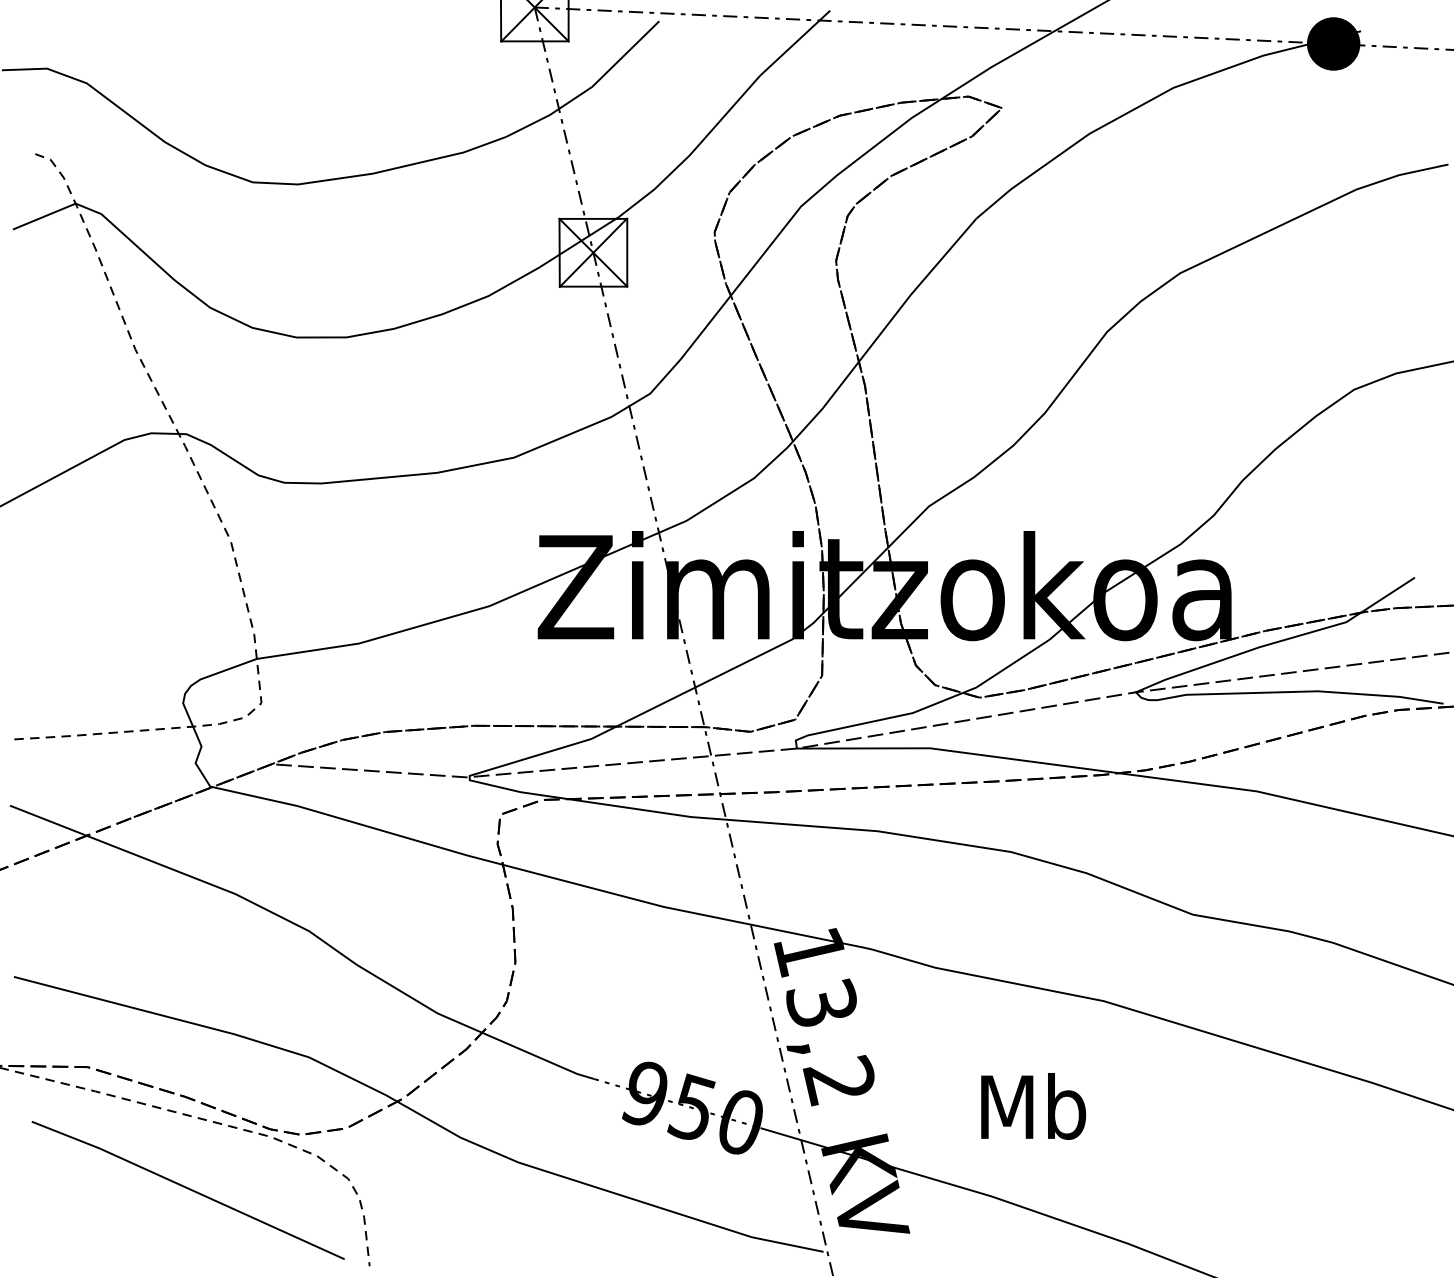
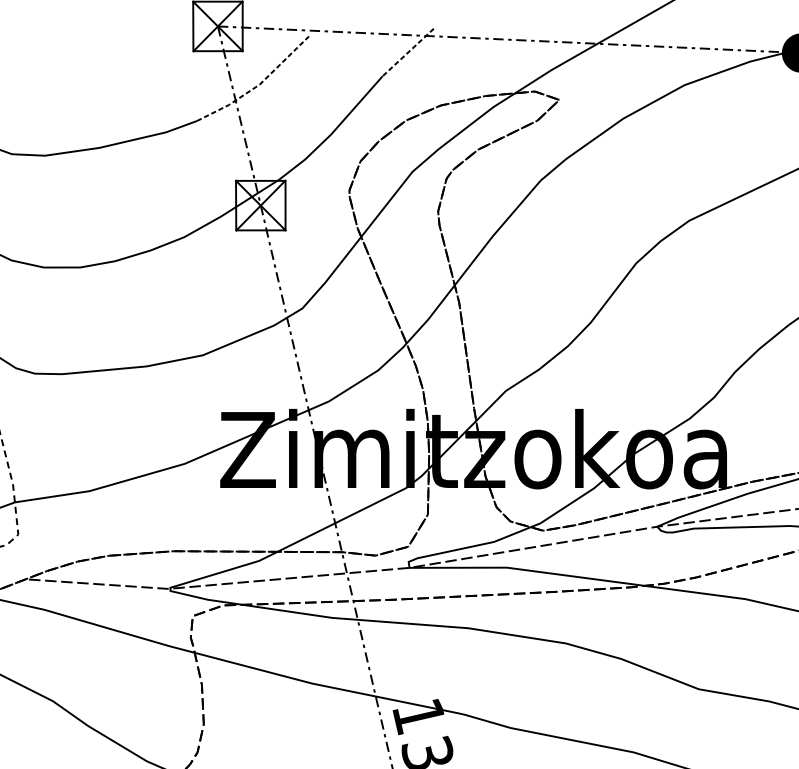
line: (795, 43) -> (408, 52), solid -> dashed
line: (589, 88) -> (257, 85), solid -> dashed

